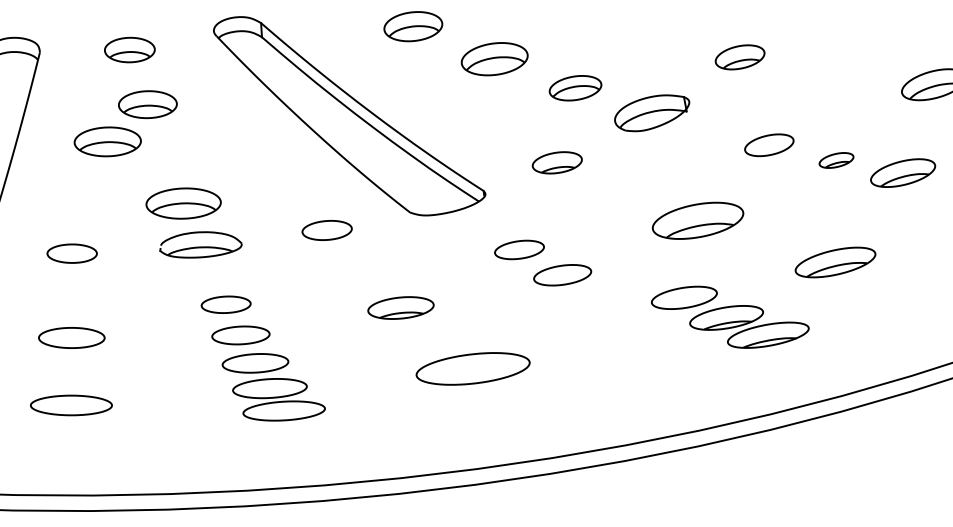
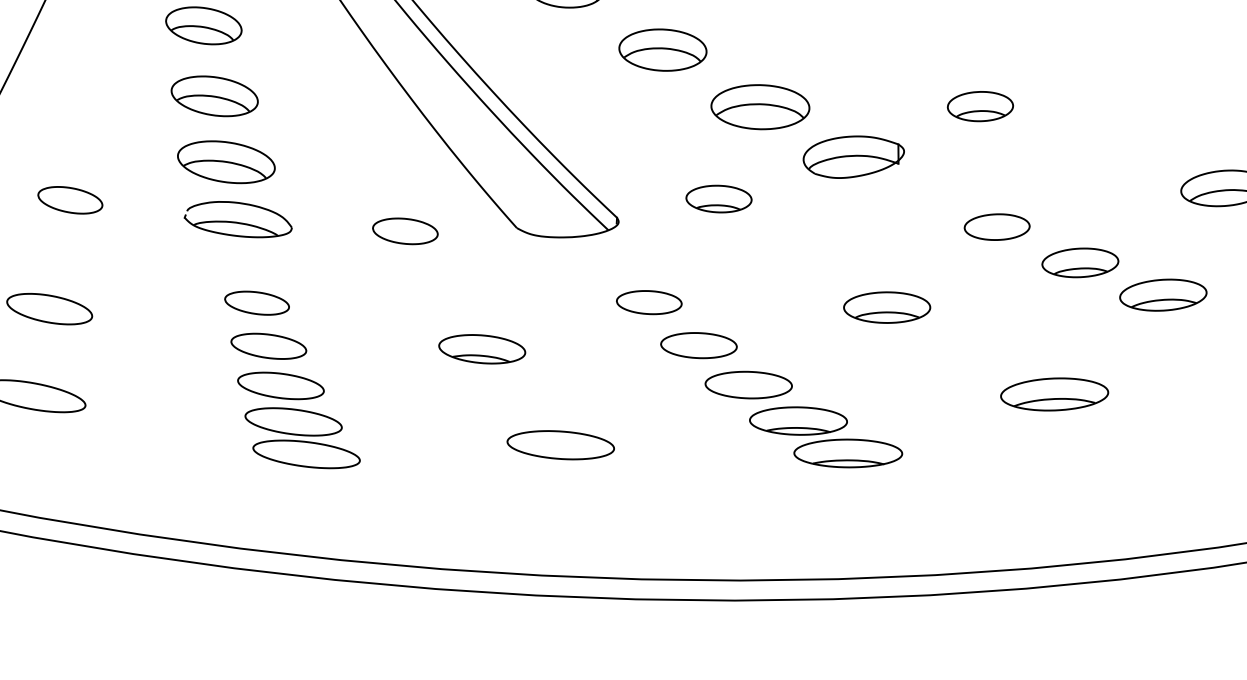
part: (575, 87) -> (760, 106), size x1.43
part: (107, 141) -> (214, 95), moved
part: (836, 160) -> (1080, 262), size x1.67
part: (698, 220) -> (887, 307), size x0.71
part: (730, 316) -> (803, 420), moved
part: (472, 368) -> (560, 444), size x0.71

